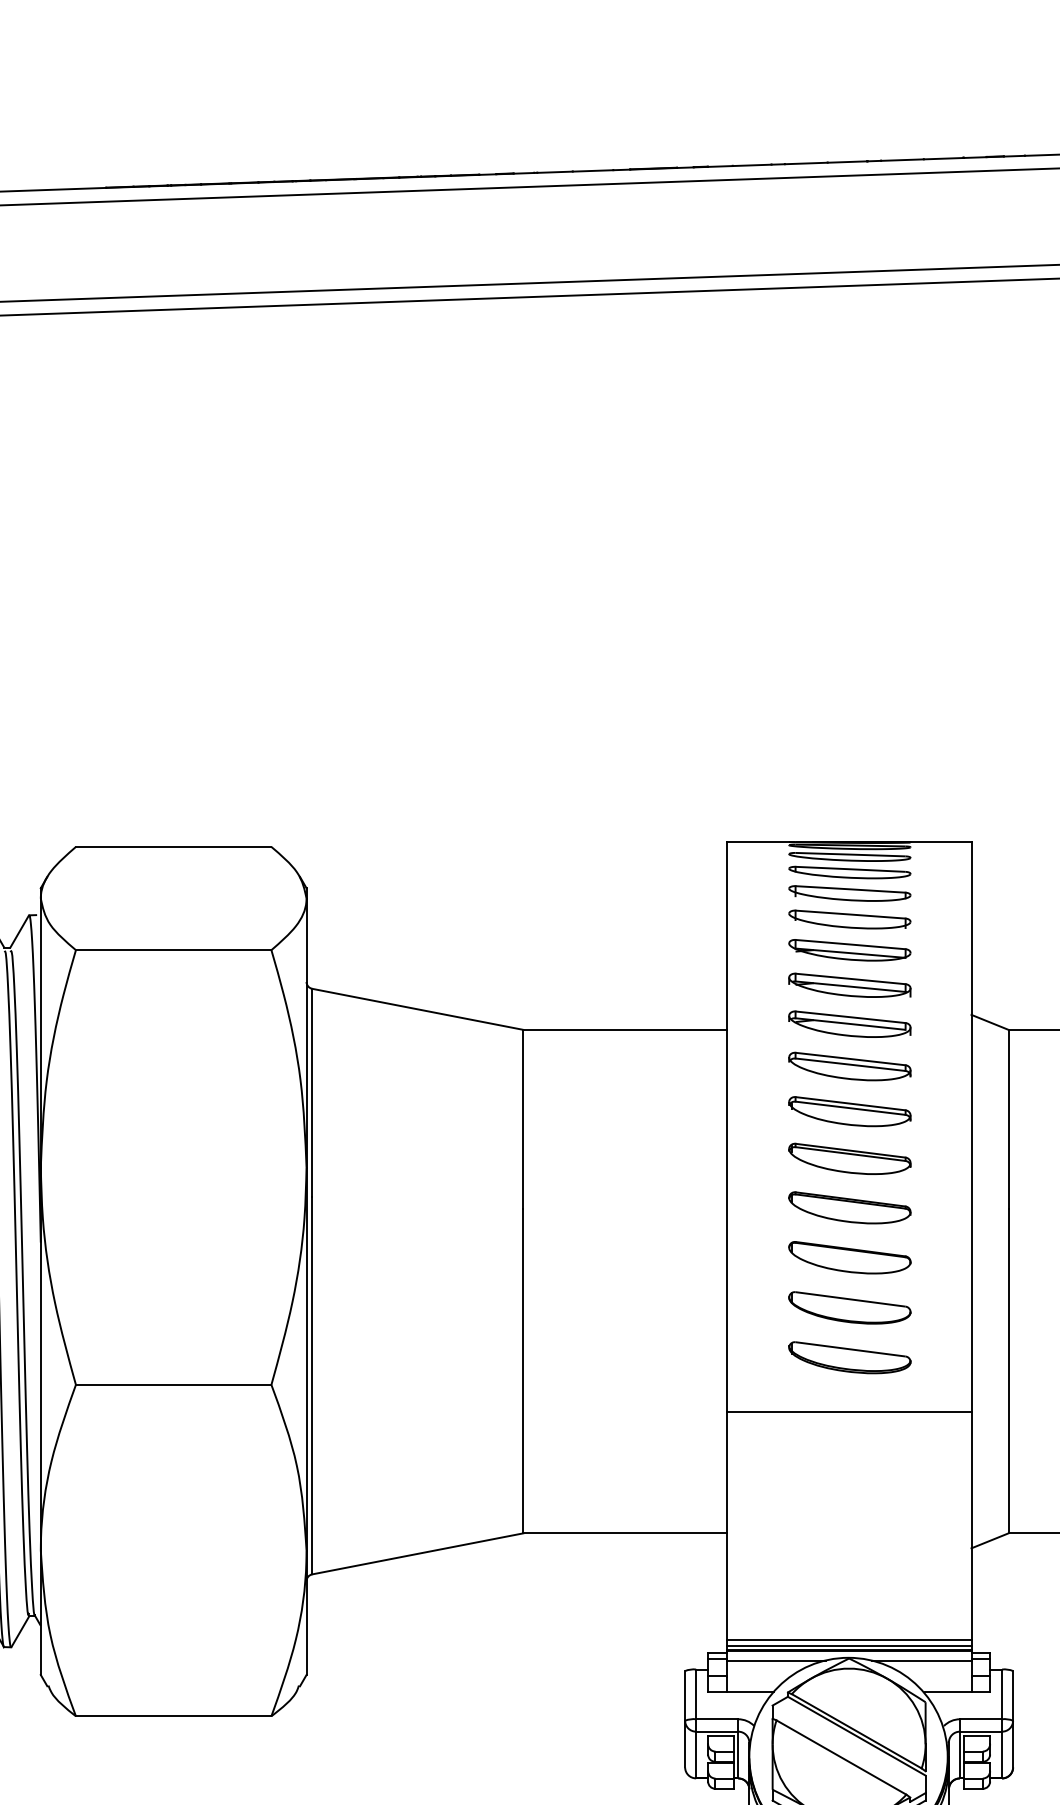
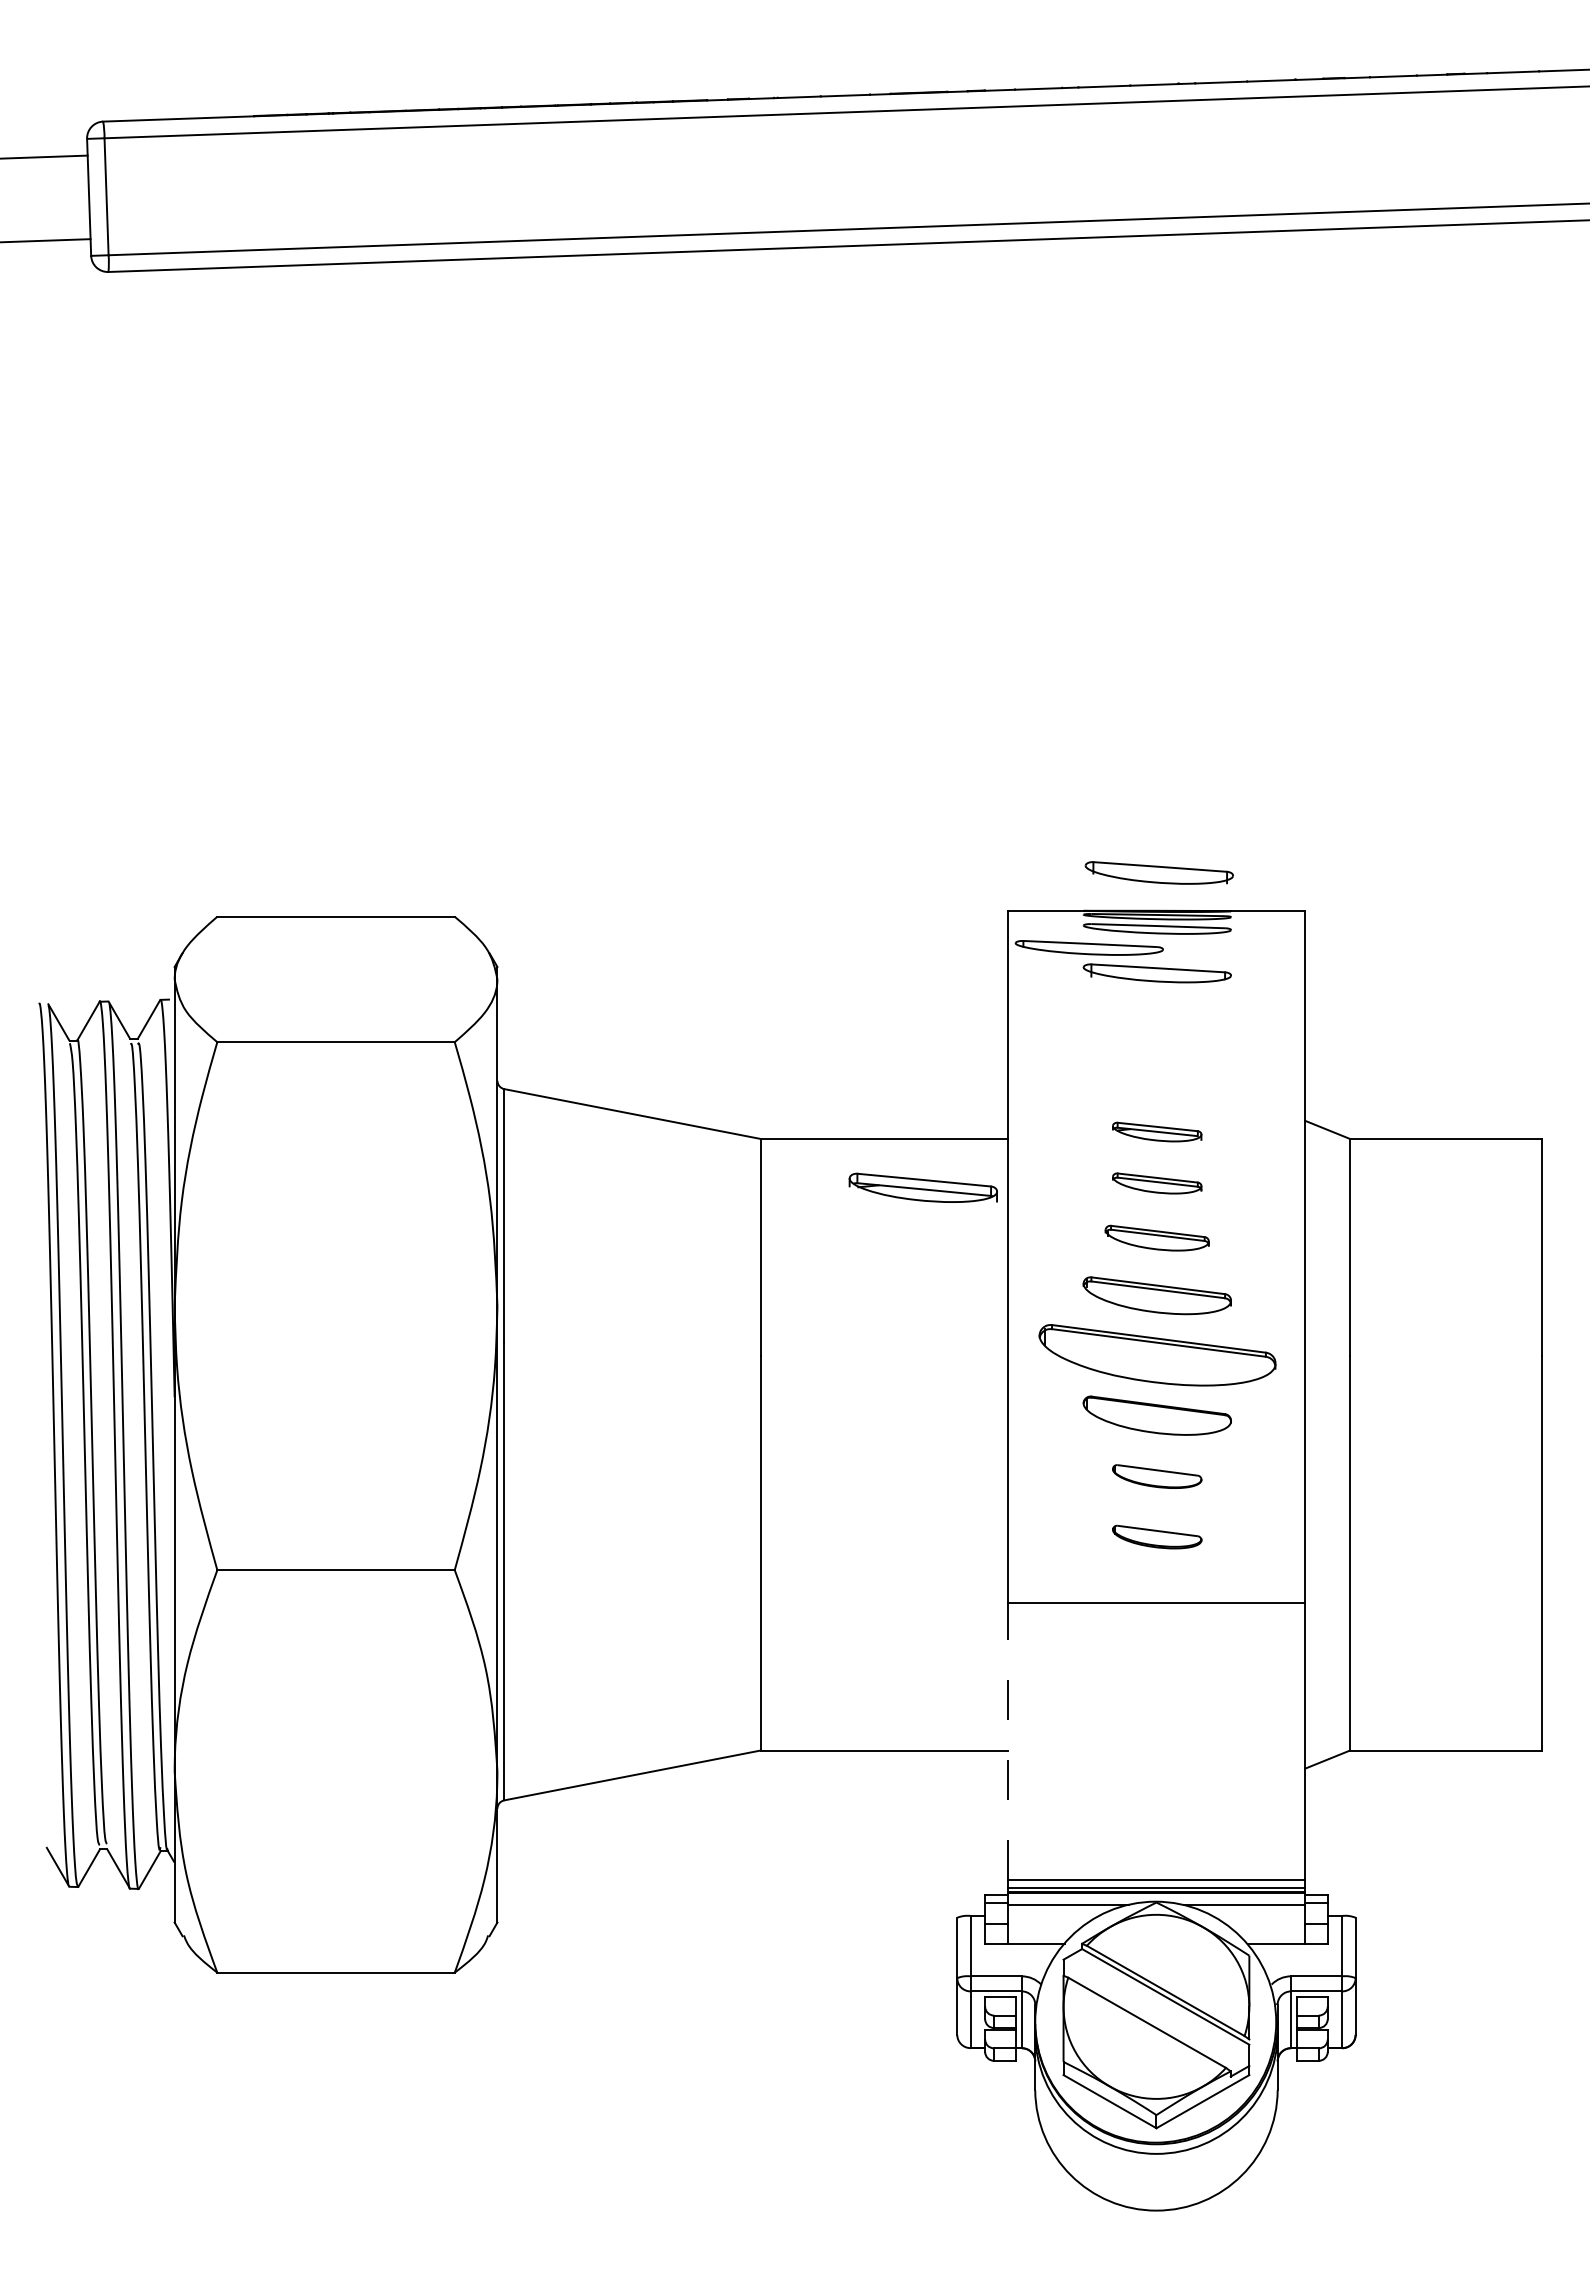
part: (849, 872) -> (1088, 947), moved
part: (849, 919) -> (1158, 872), moved
part: (849, 949) -> (1156, 1041), removed
part: (849, 985) -> (922, 1187), moved
part: (849, 1023) -> (1156, 1131), size x0.6
part: (849, 1066) -> (1156, 1183), size x0.6
part: (849, 1110) -> (1156, 1237), size x0.7
part: (849, 1207) -> (1156, 1354), size x1.6
part: (849, 1307) -> (1156, 1476), size x0.6
part: (849, 1357) -> (1156, 1536), size x0.6
line: (726, 1525) -> (1007, 1741), solid -> dashed

